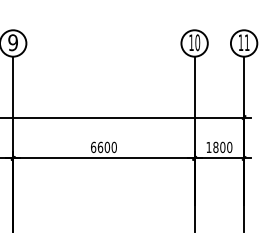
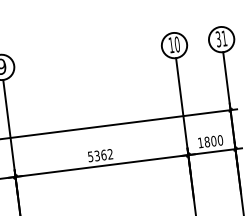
text: (240, 42) -> (218, 39), 11 -> 31
text: (103, 147) -> (100, 155), 6600 -> 5362

